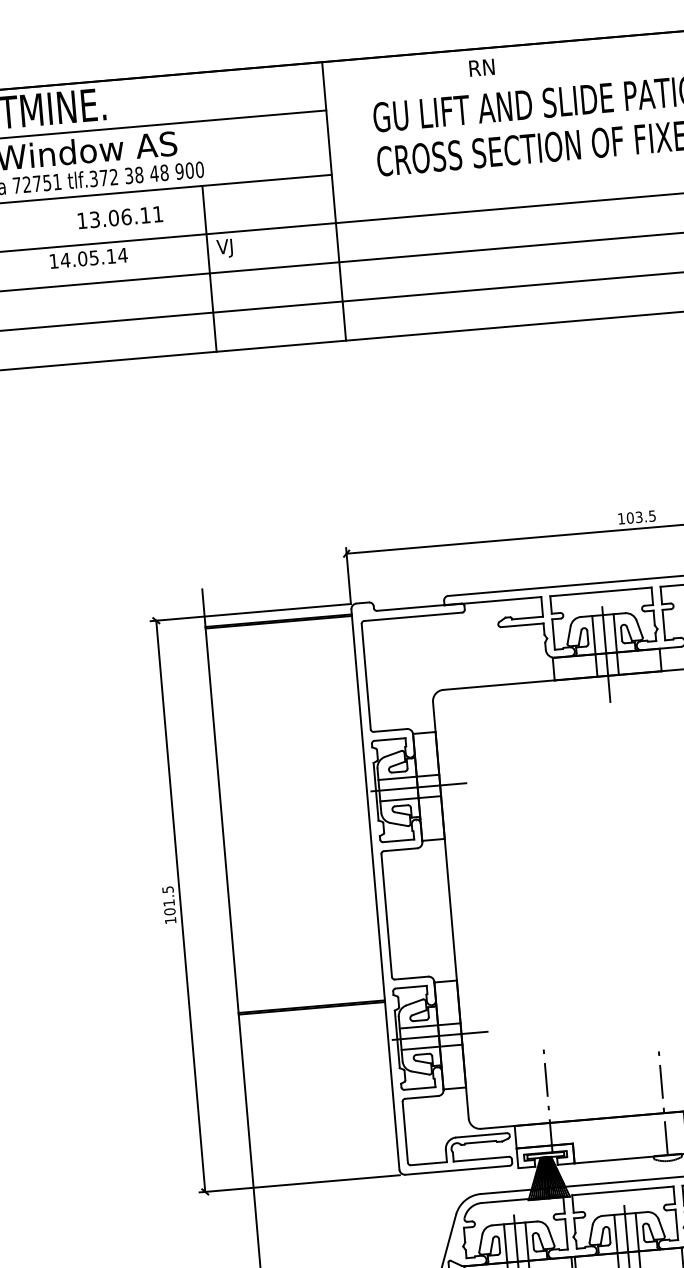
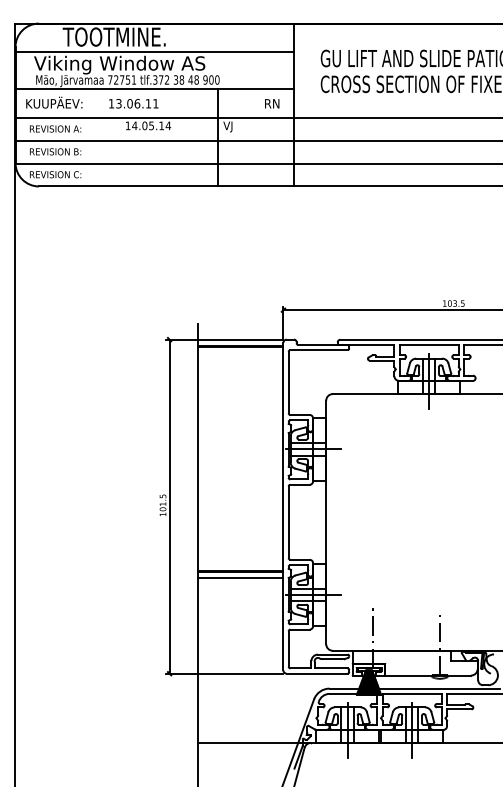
text: (482, 67) -> (272, 103), moved
text: (119, 217) -> (133, 103), moved
line: (312, 1018) -> (240, 578), added

